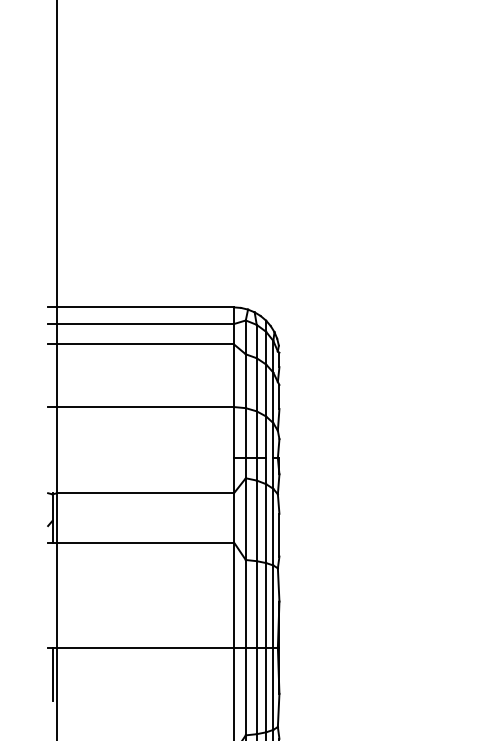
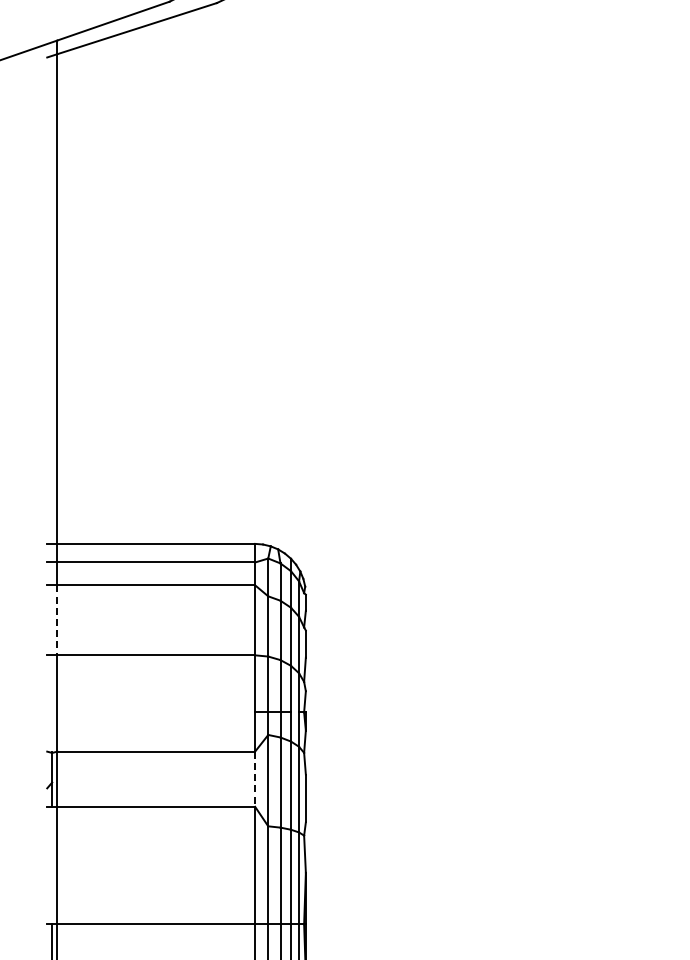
line: (57, 375) -> (57, 620), solid -> dashed
line: (234, 518) -> (255, 779), solid -> dashed

